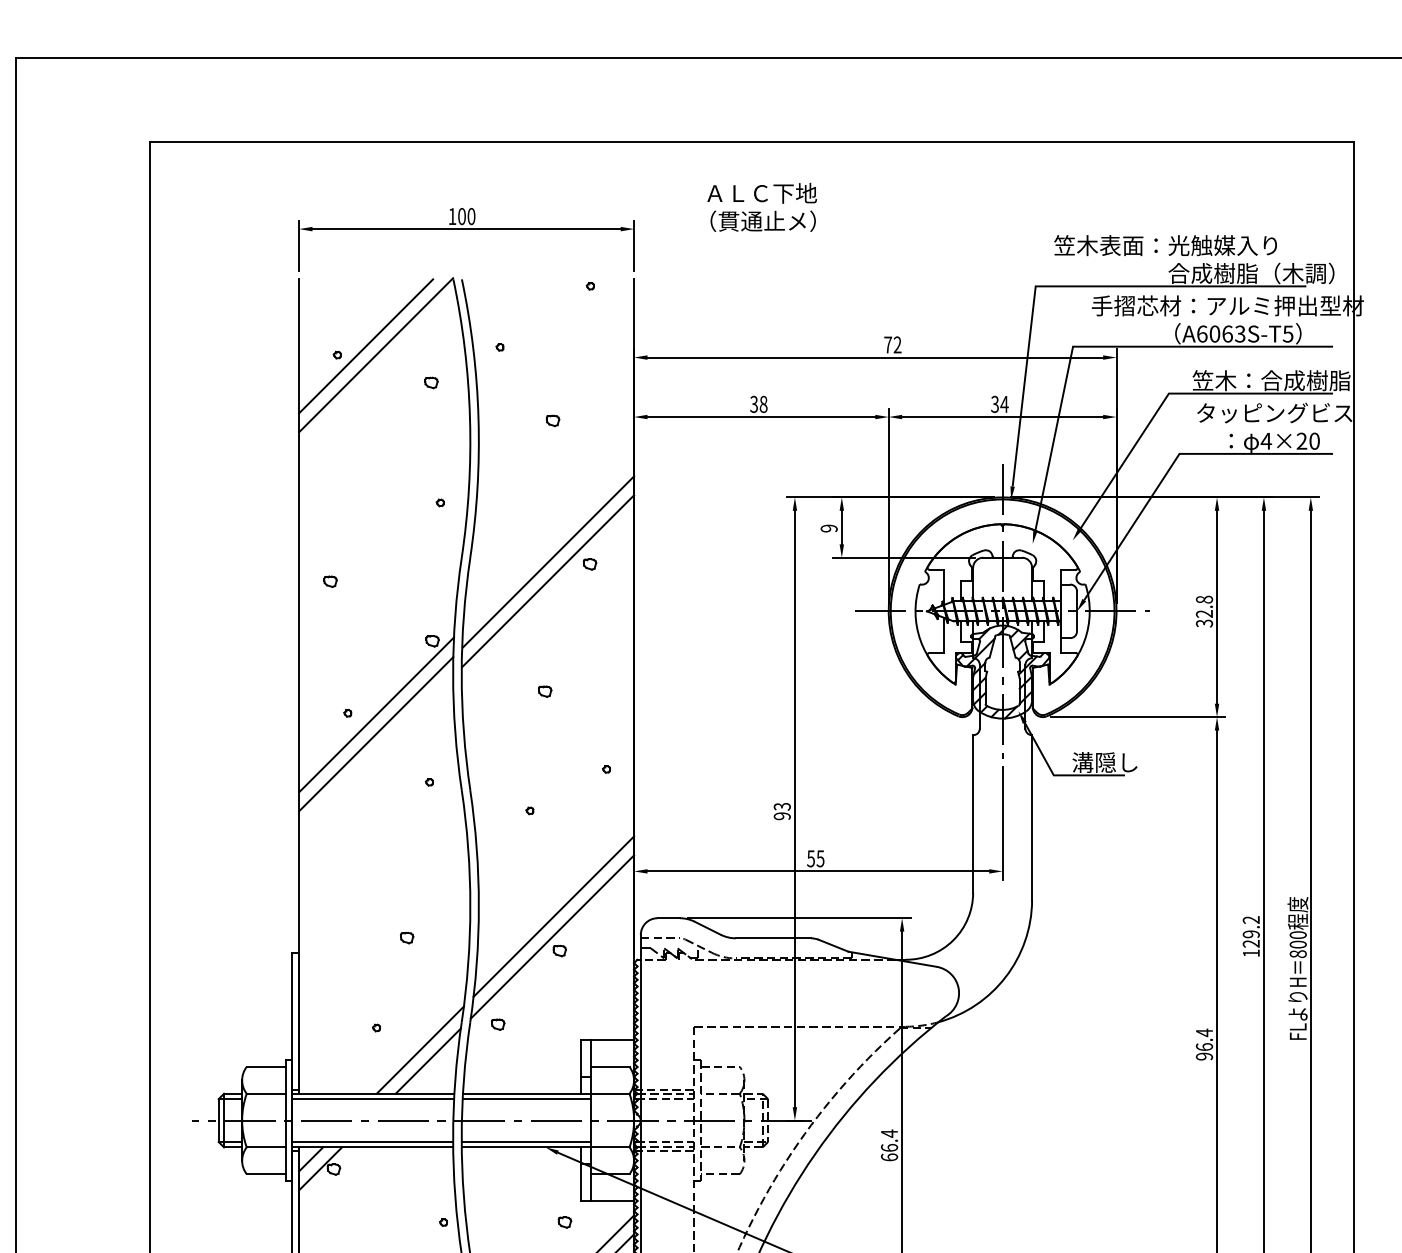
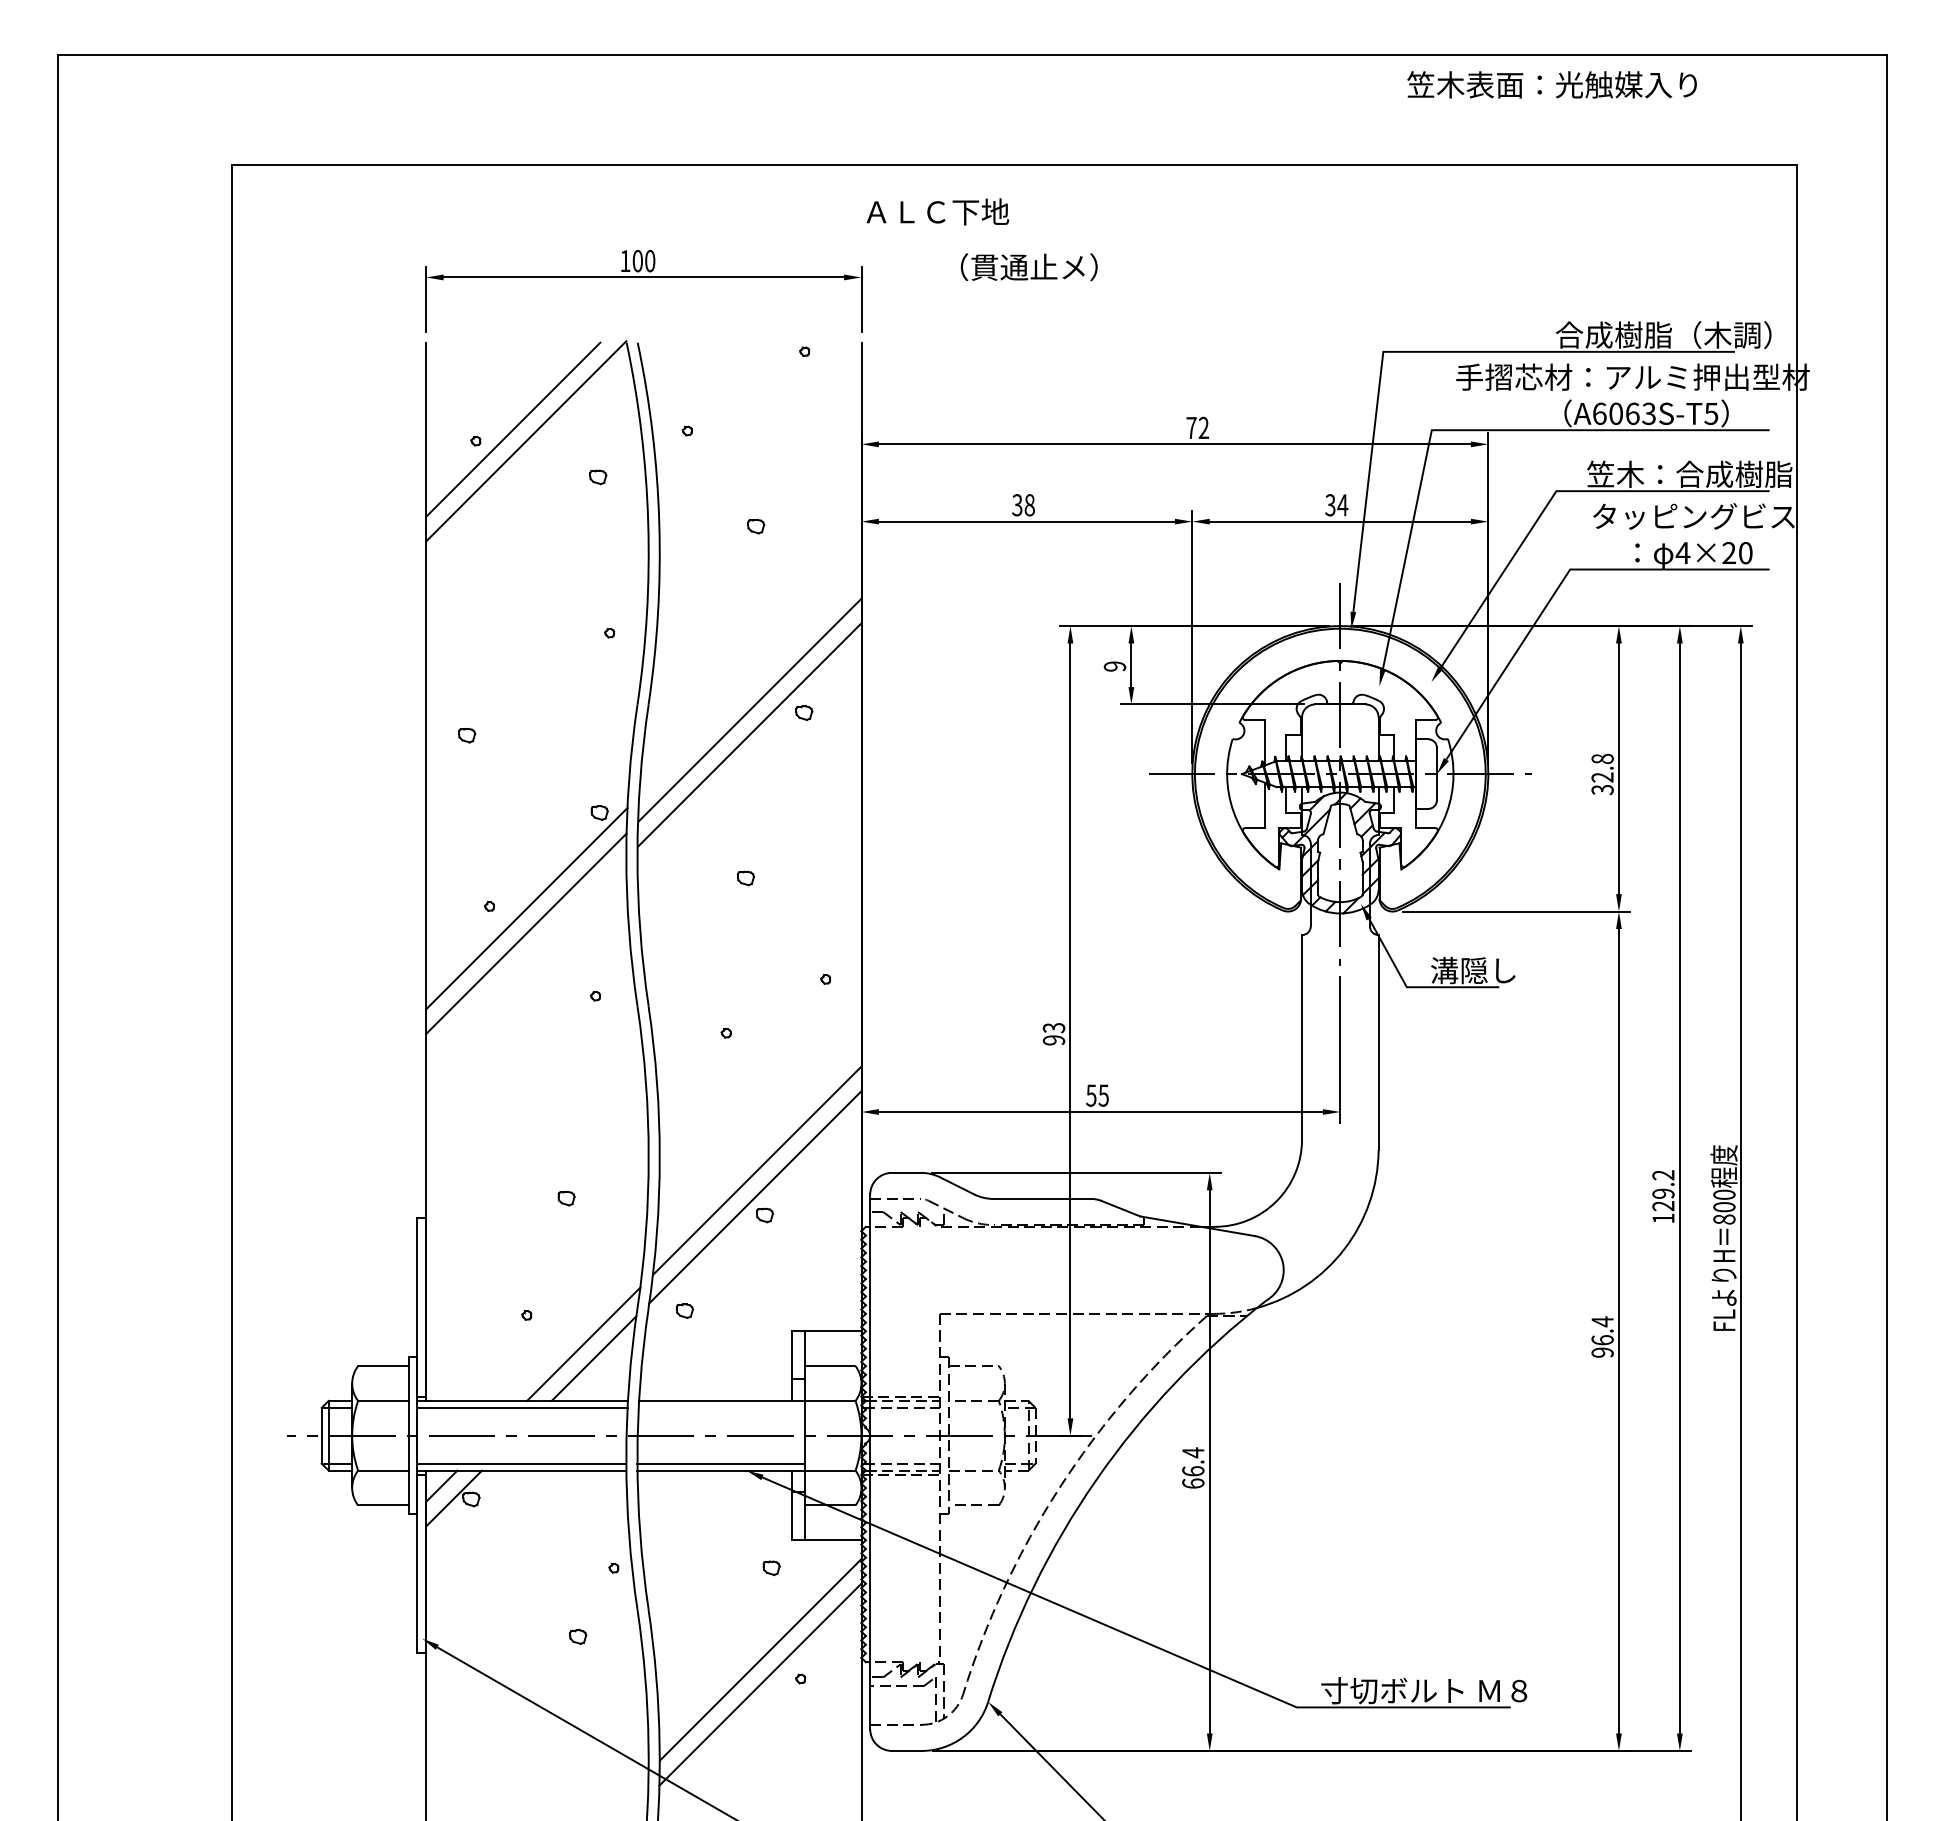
text: (761, 192) -> (937, 211), moved
text: (1165, 245) -> (1551, 84), moved
line: (526, 1098) -> (721, 1407), removed

